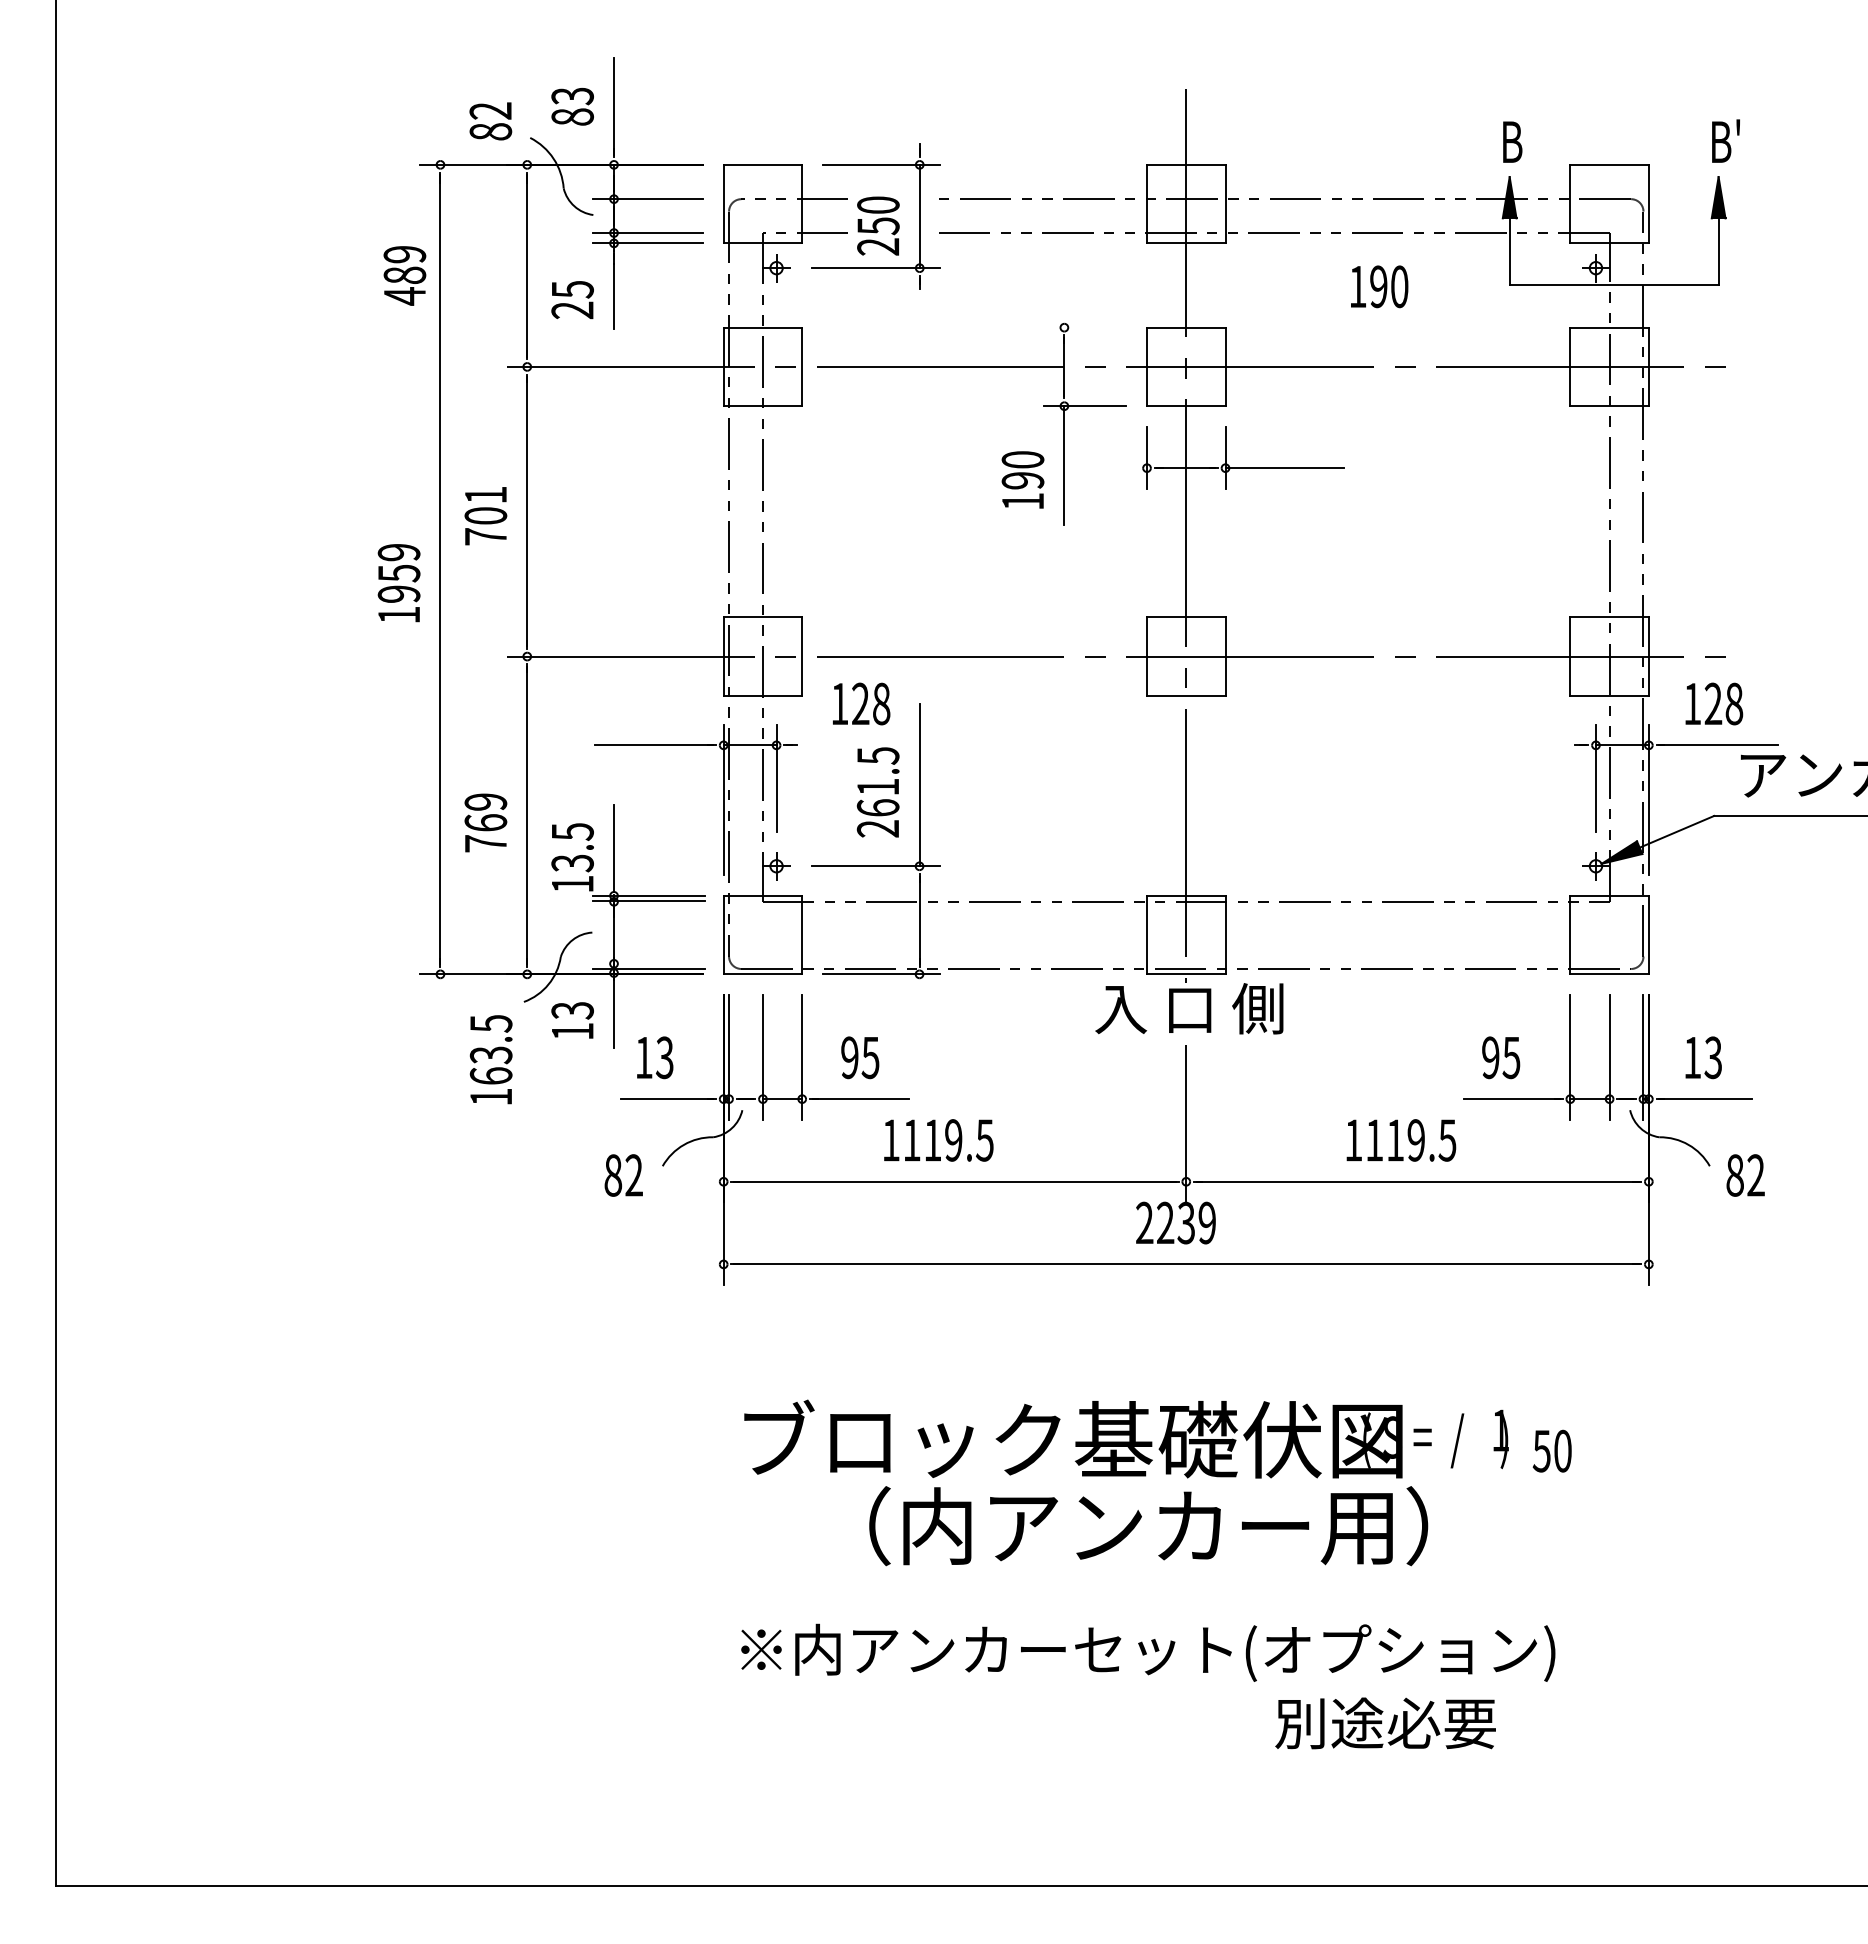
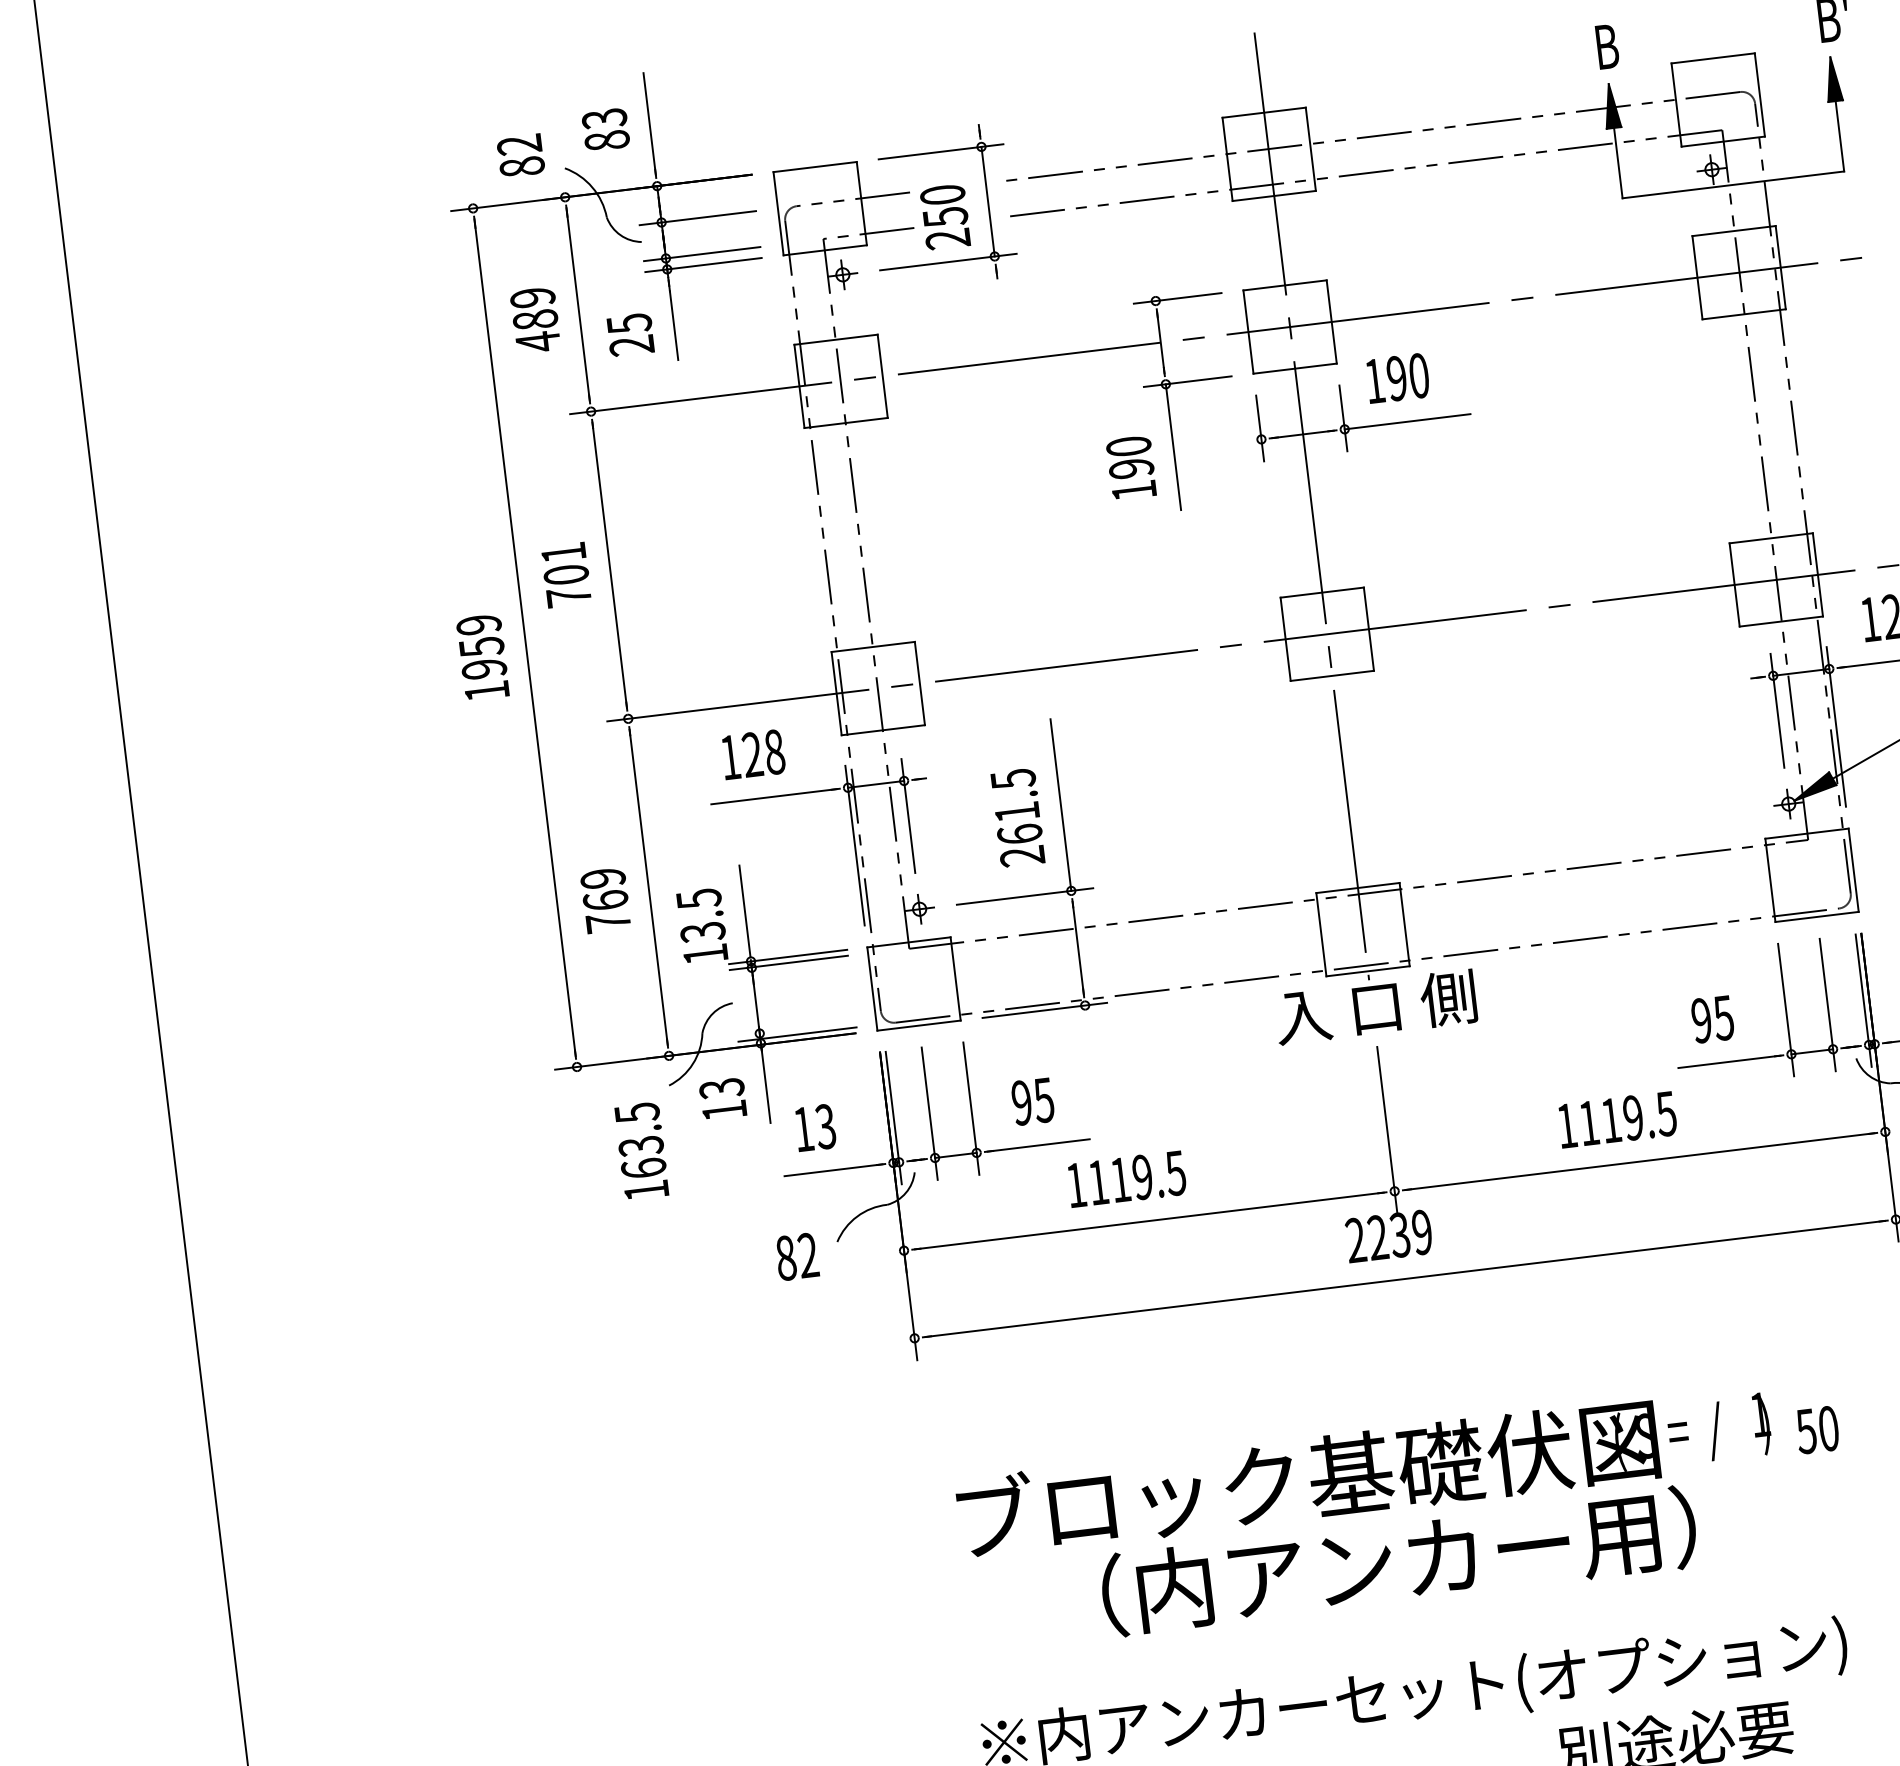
text: (404, 275) -> (535, 319), moved
text: (1379, 286) -> (1397, 378), moved
line: (1084, 327) -> (1177, 298), added
text: (861, 703) -> (753, 754), moved

